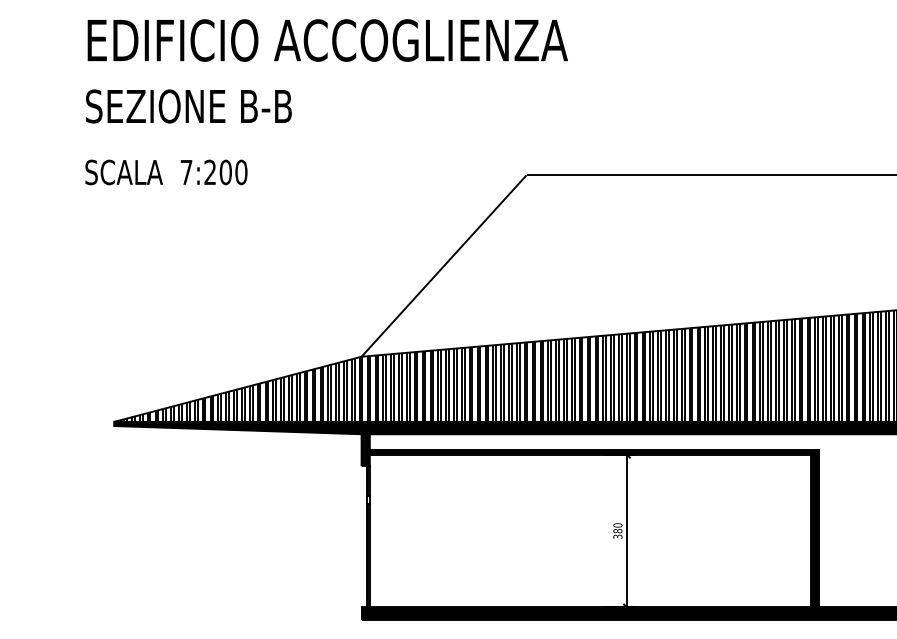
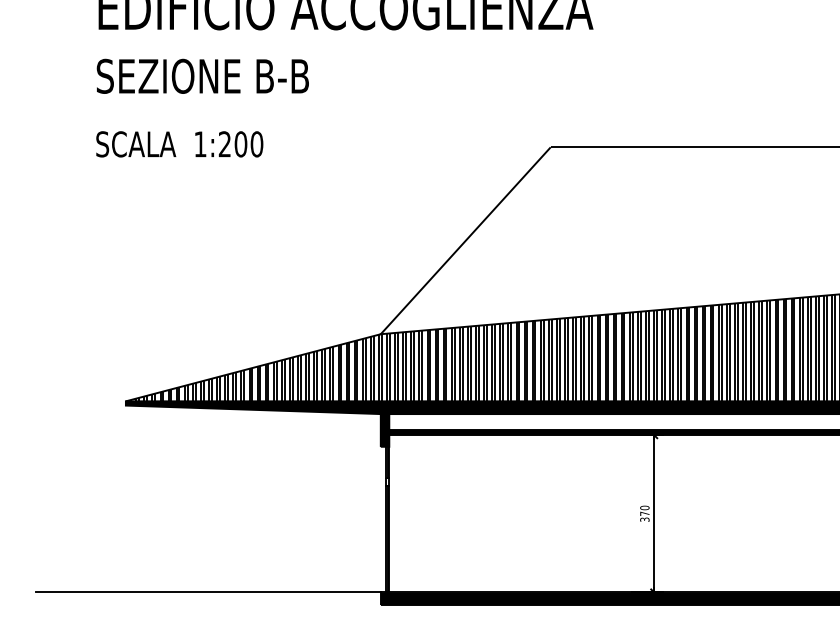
text: (186, 172) -> (200, 144), 7:200 -> 1:200
text: (617, 531) -> (644, 514), 380 -> 370
line: (193, 607) -> (207, 592), added

